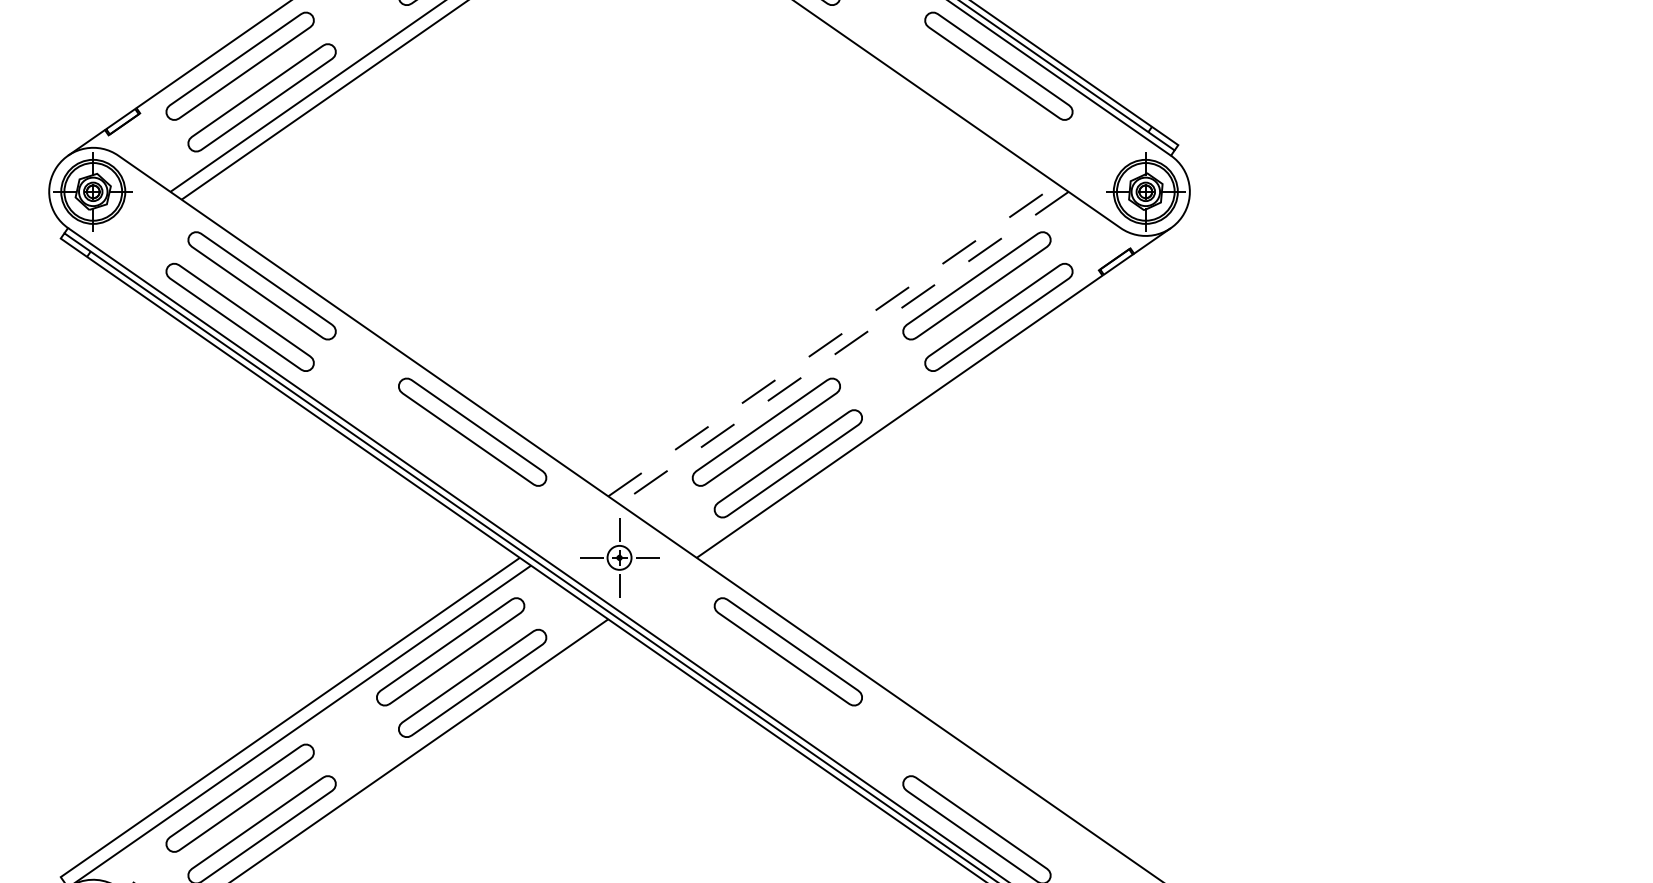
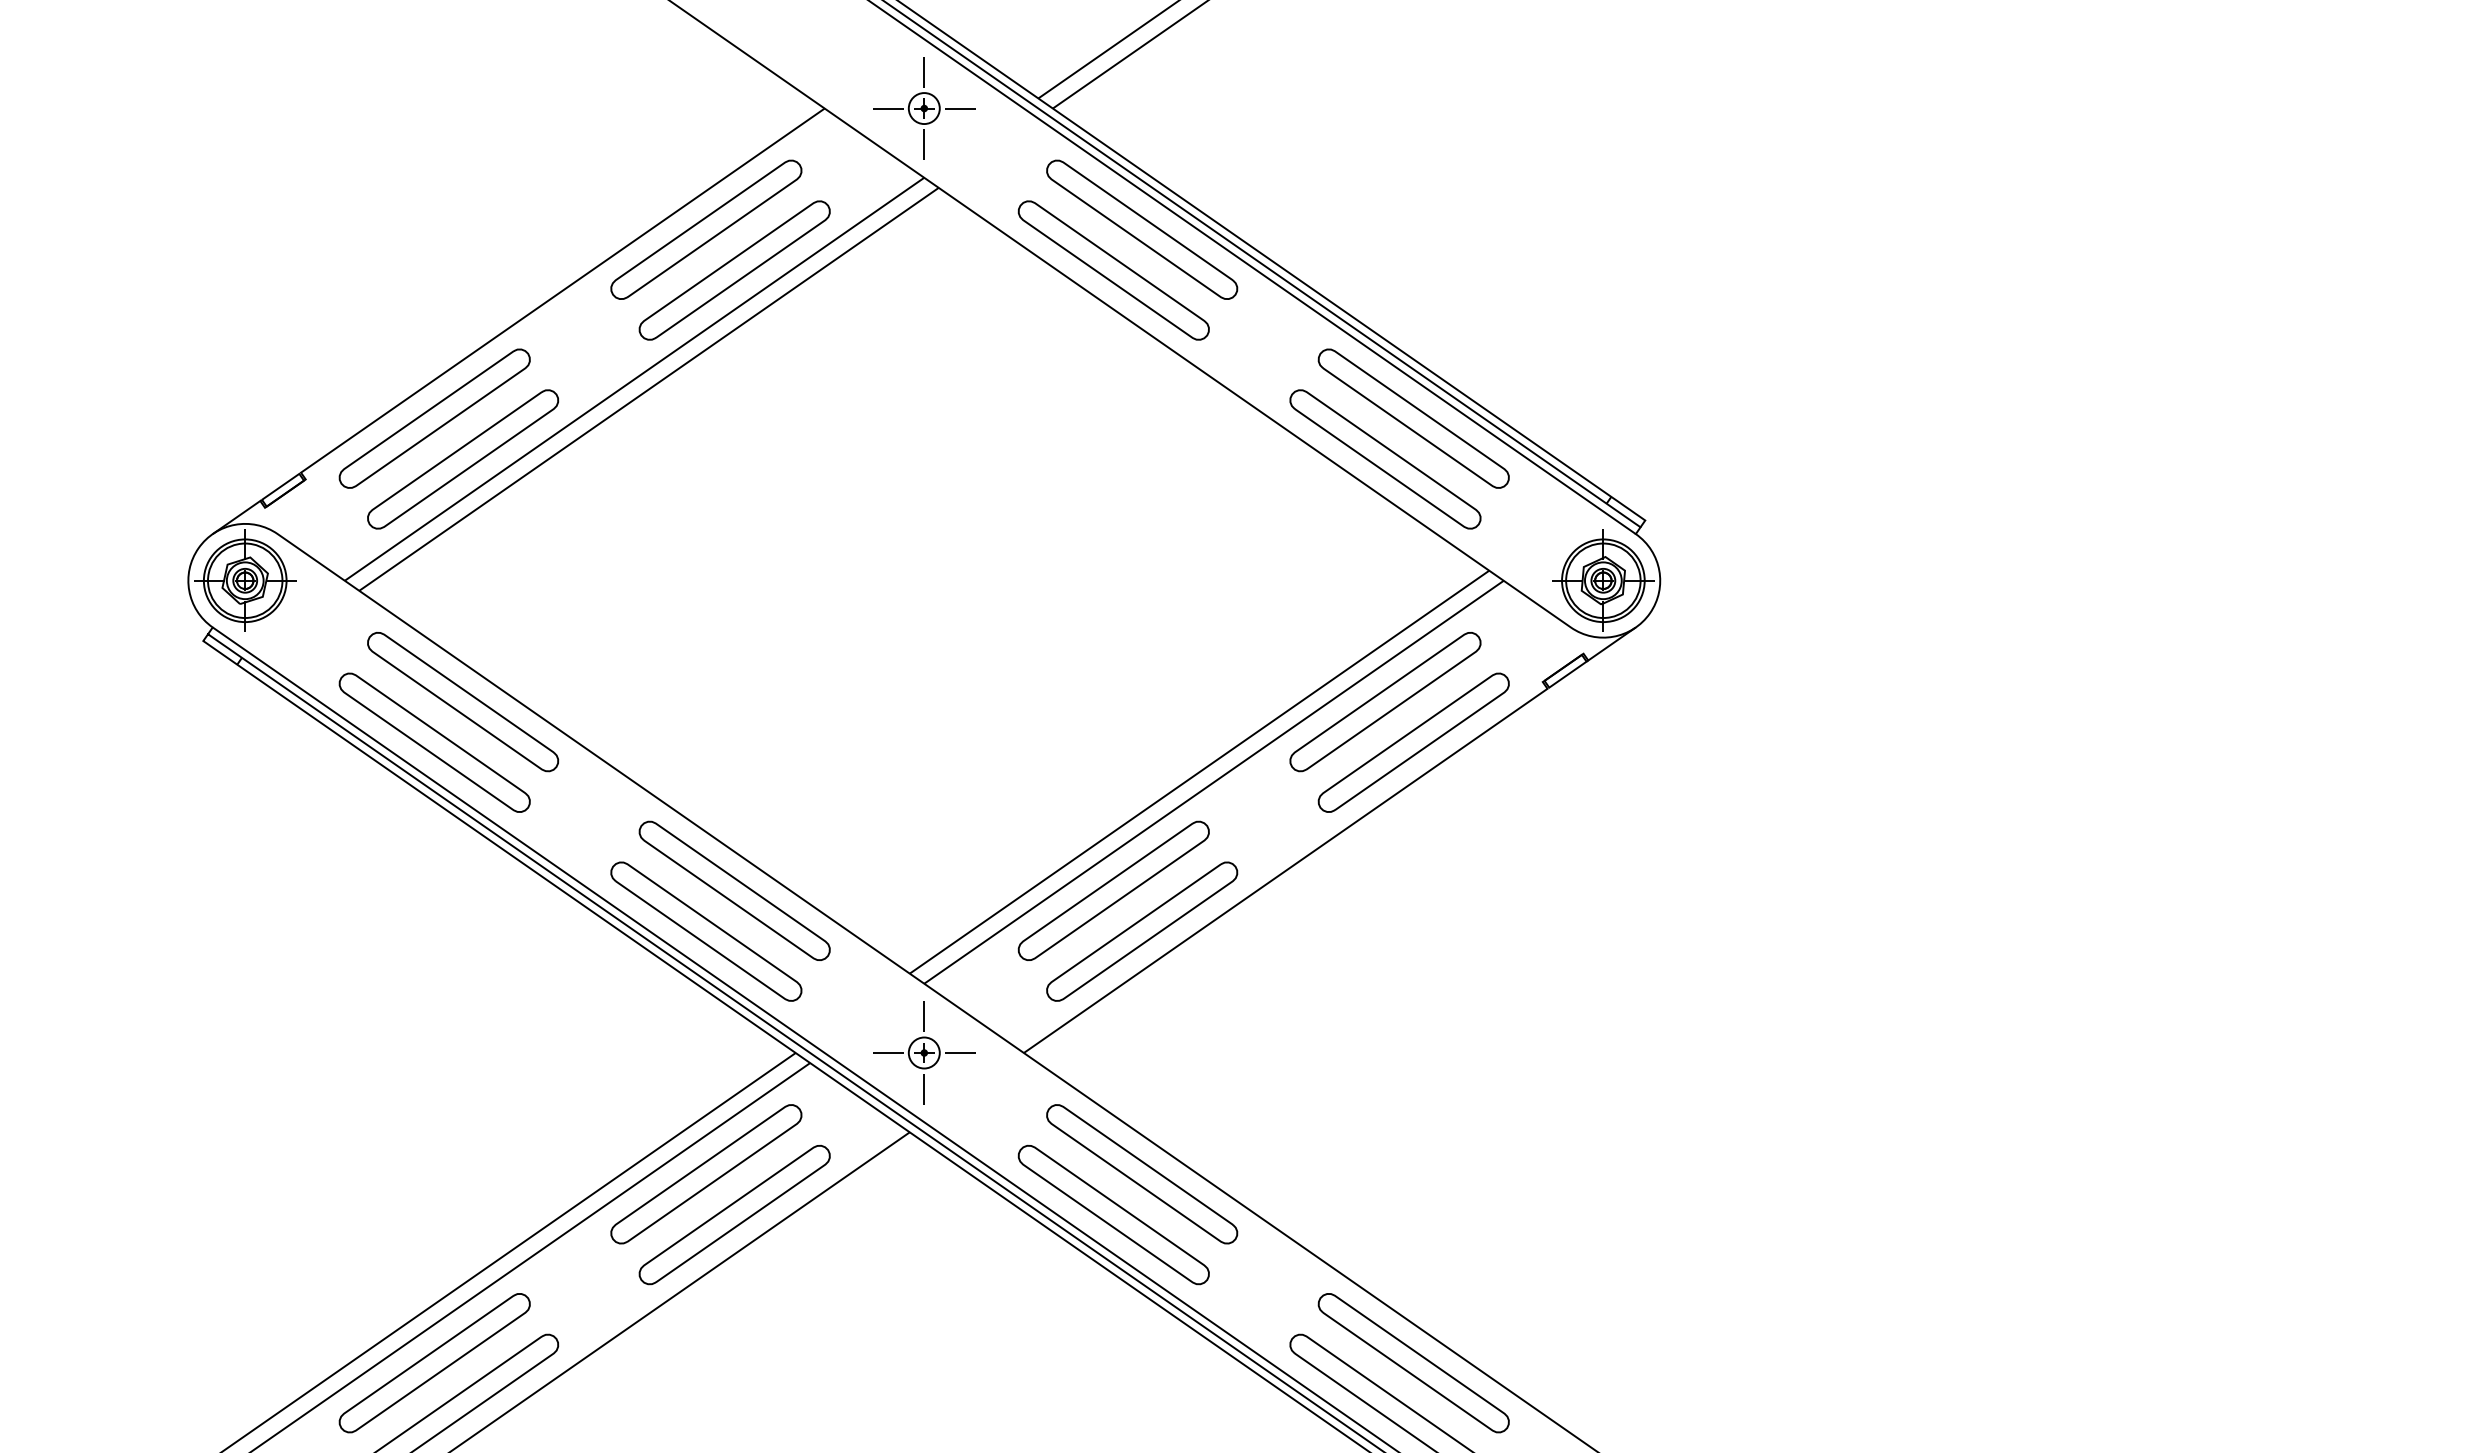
part: (976, 97) -> (1385, 459), added
line: (832, 340) -> (1199, 772), dashed -> solid
line: (844, 348) -> (1214, 782), dashed -> solid
part: (450, 463) -> (706, 931), added
part: (766, 683) -> (1113, 1214), added
part: (998, 798) -> (1413, 1363), added

